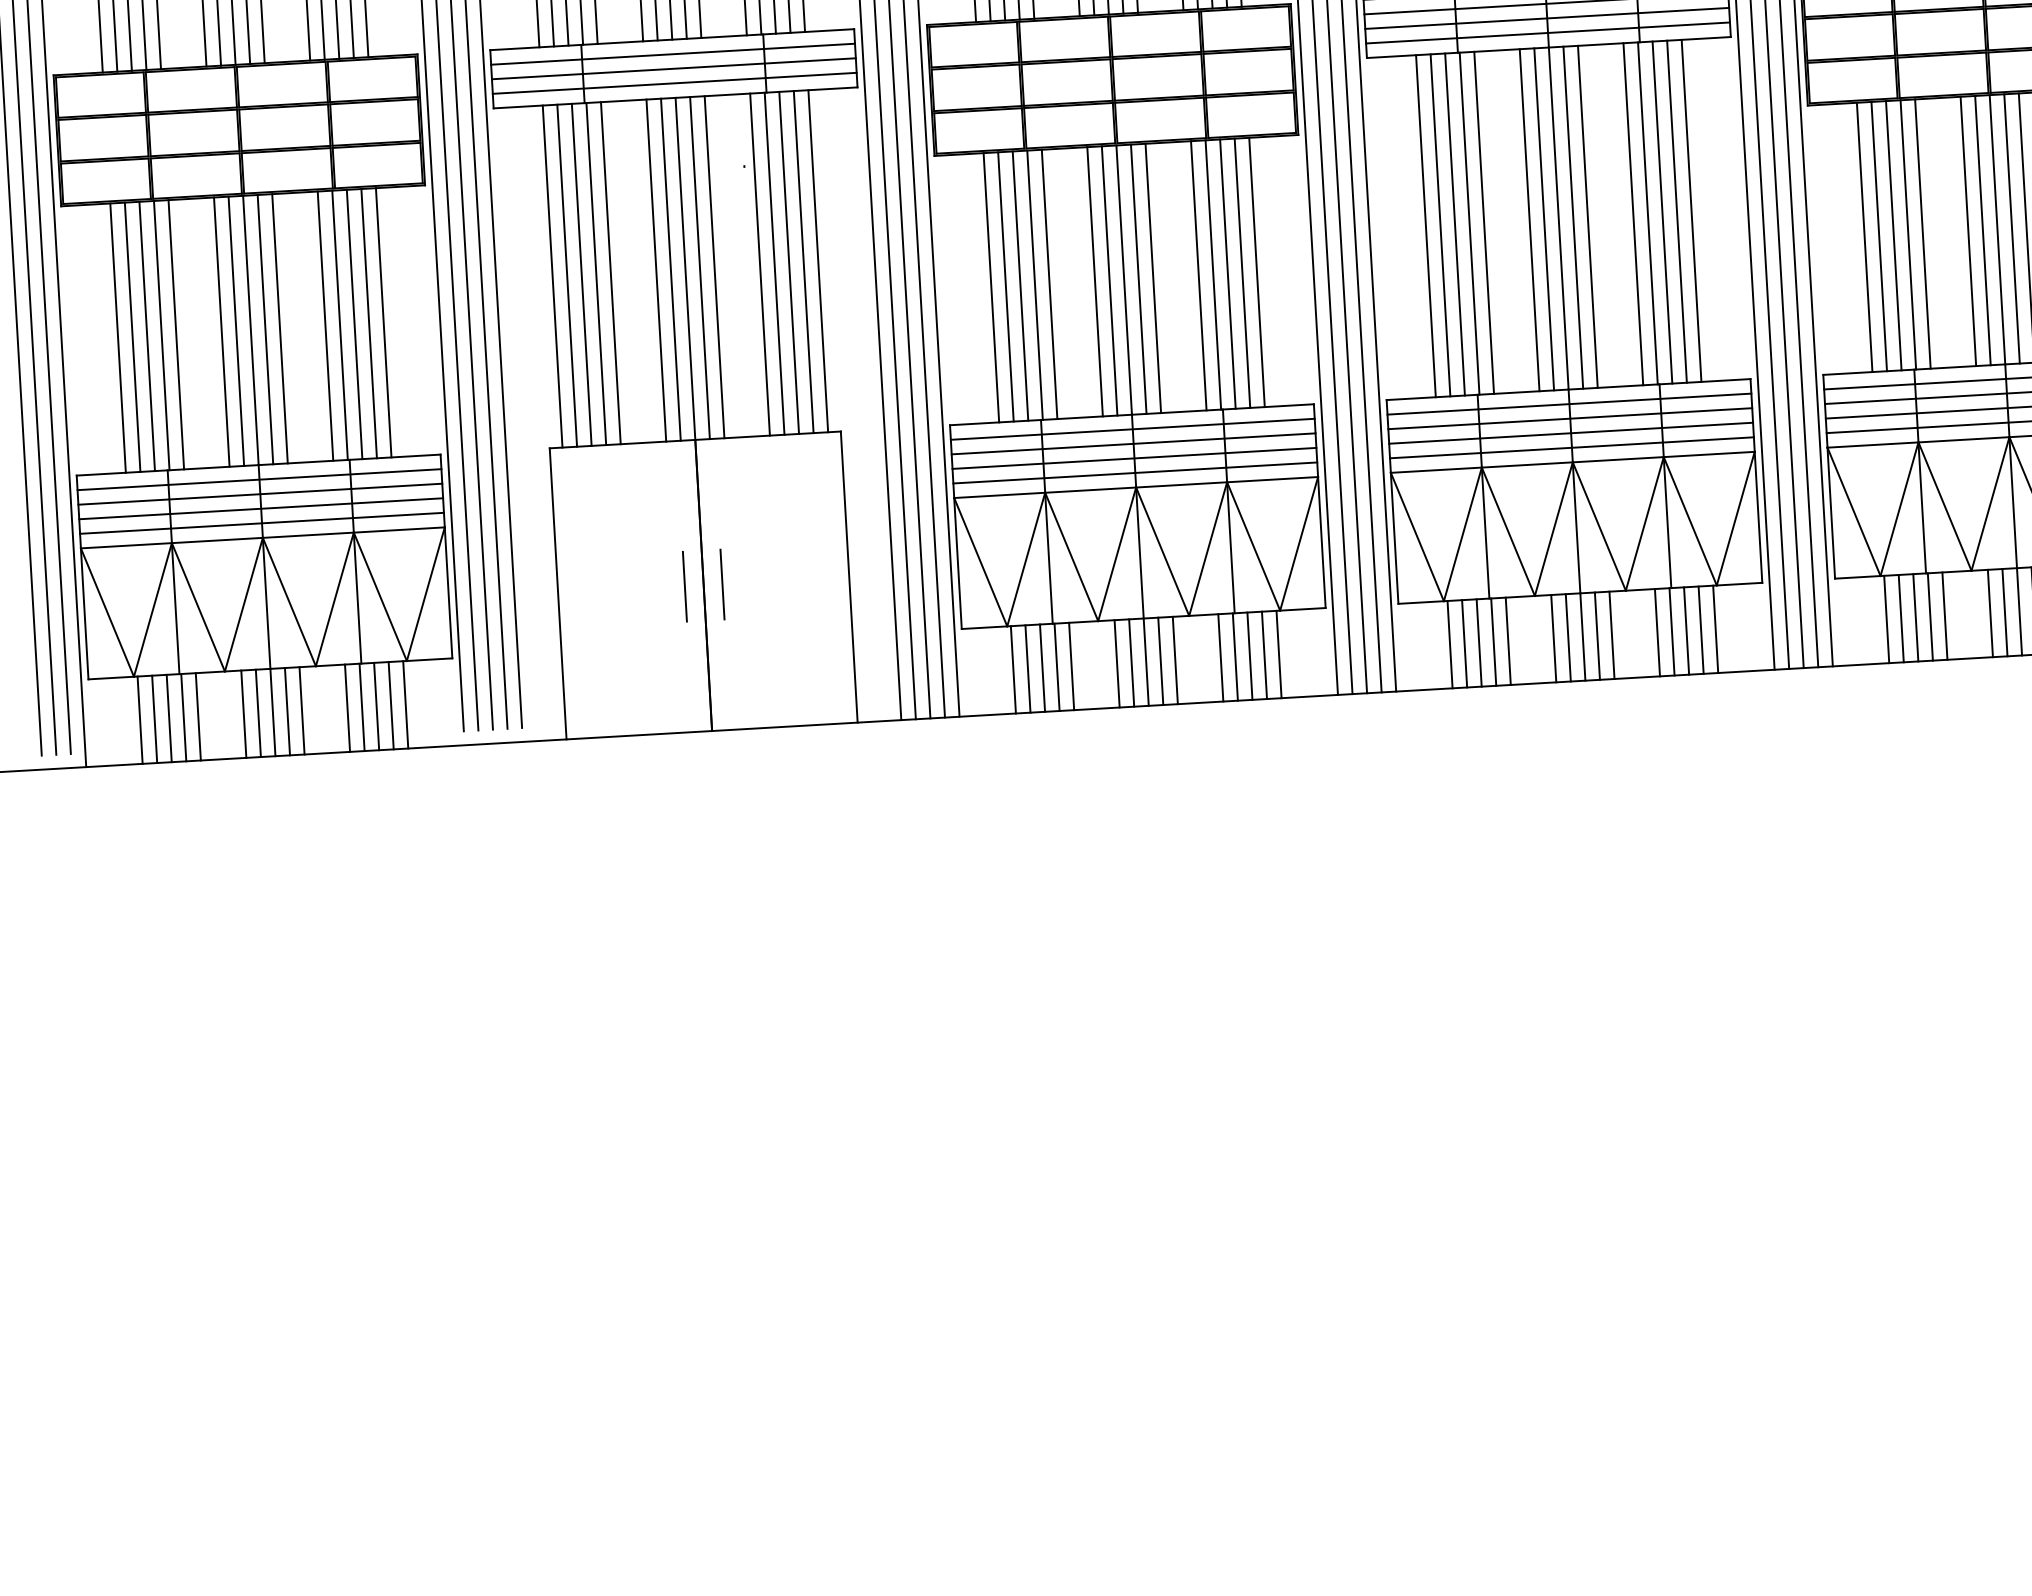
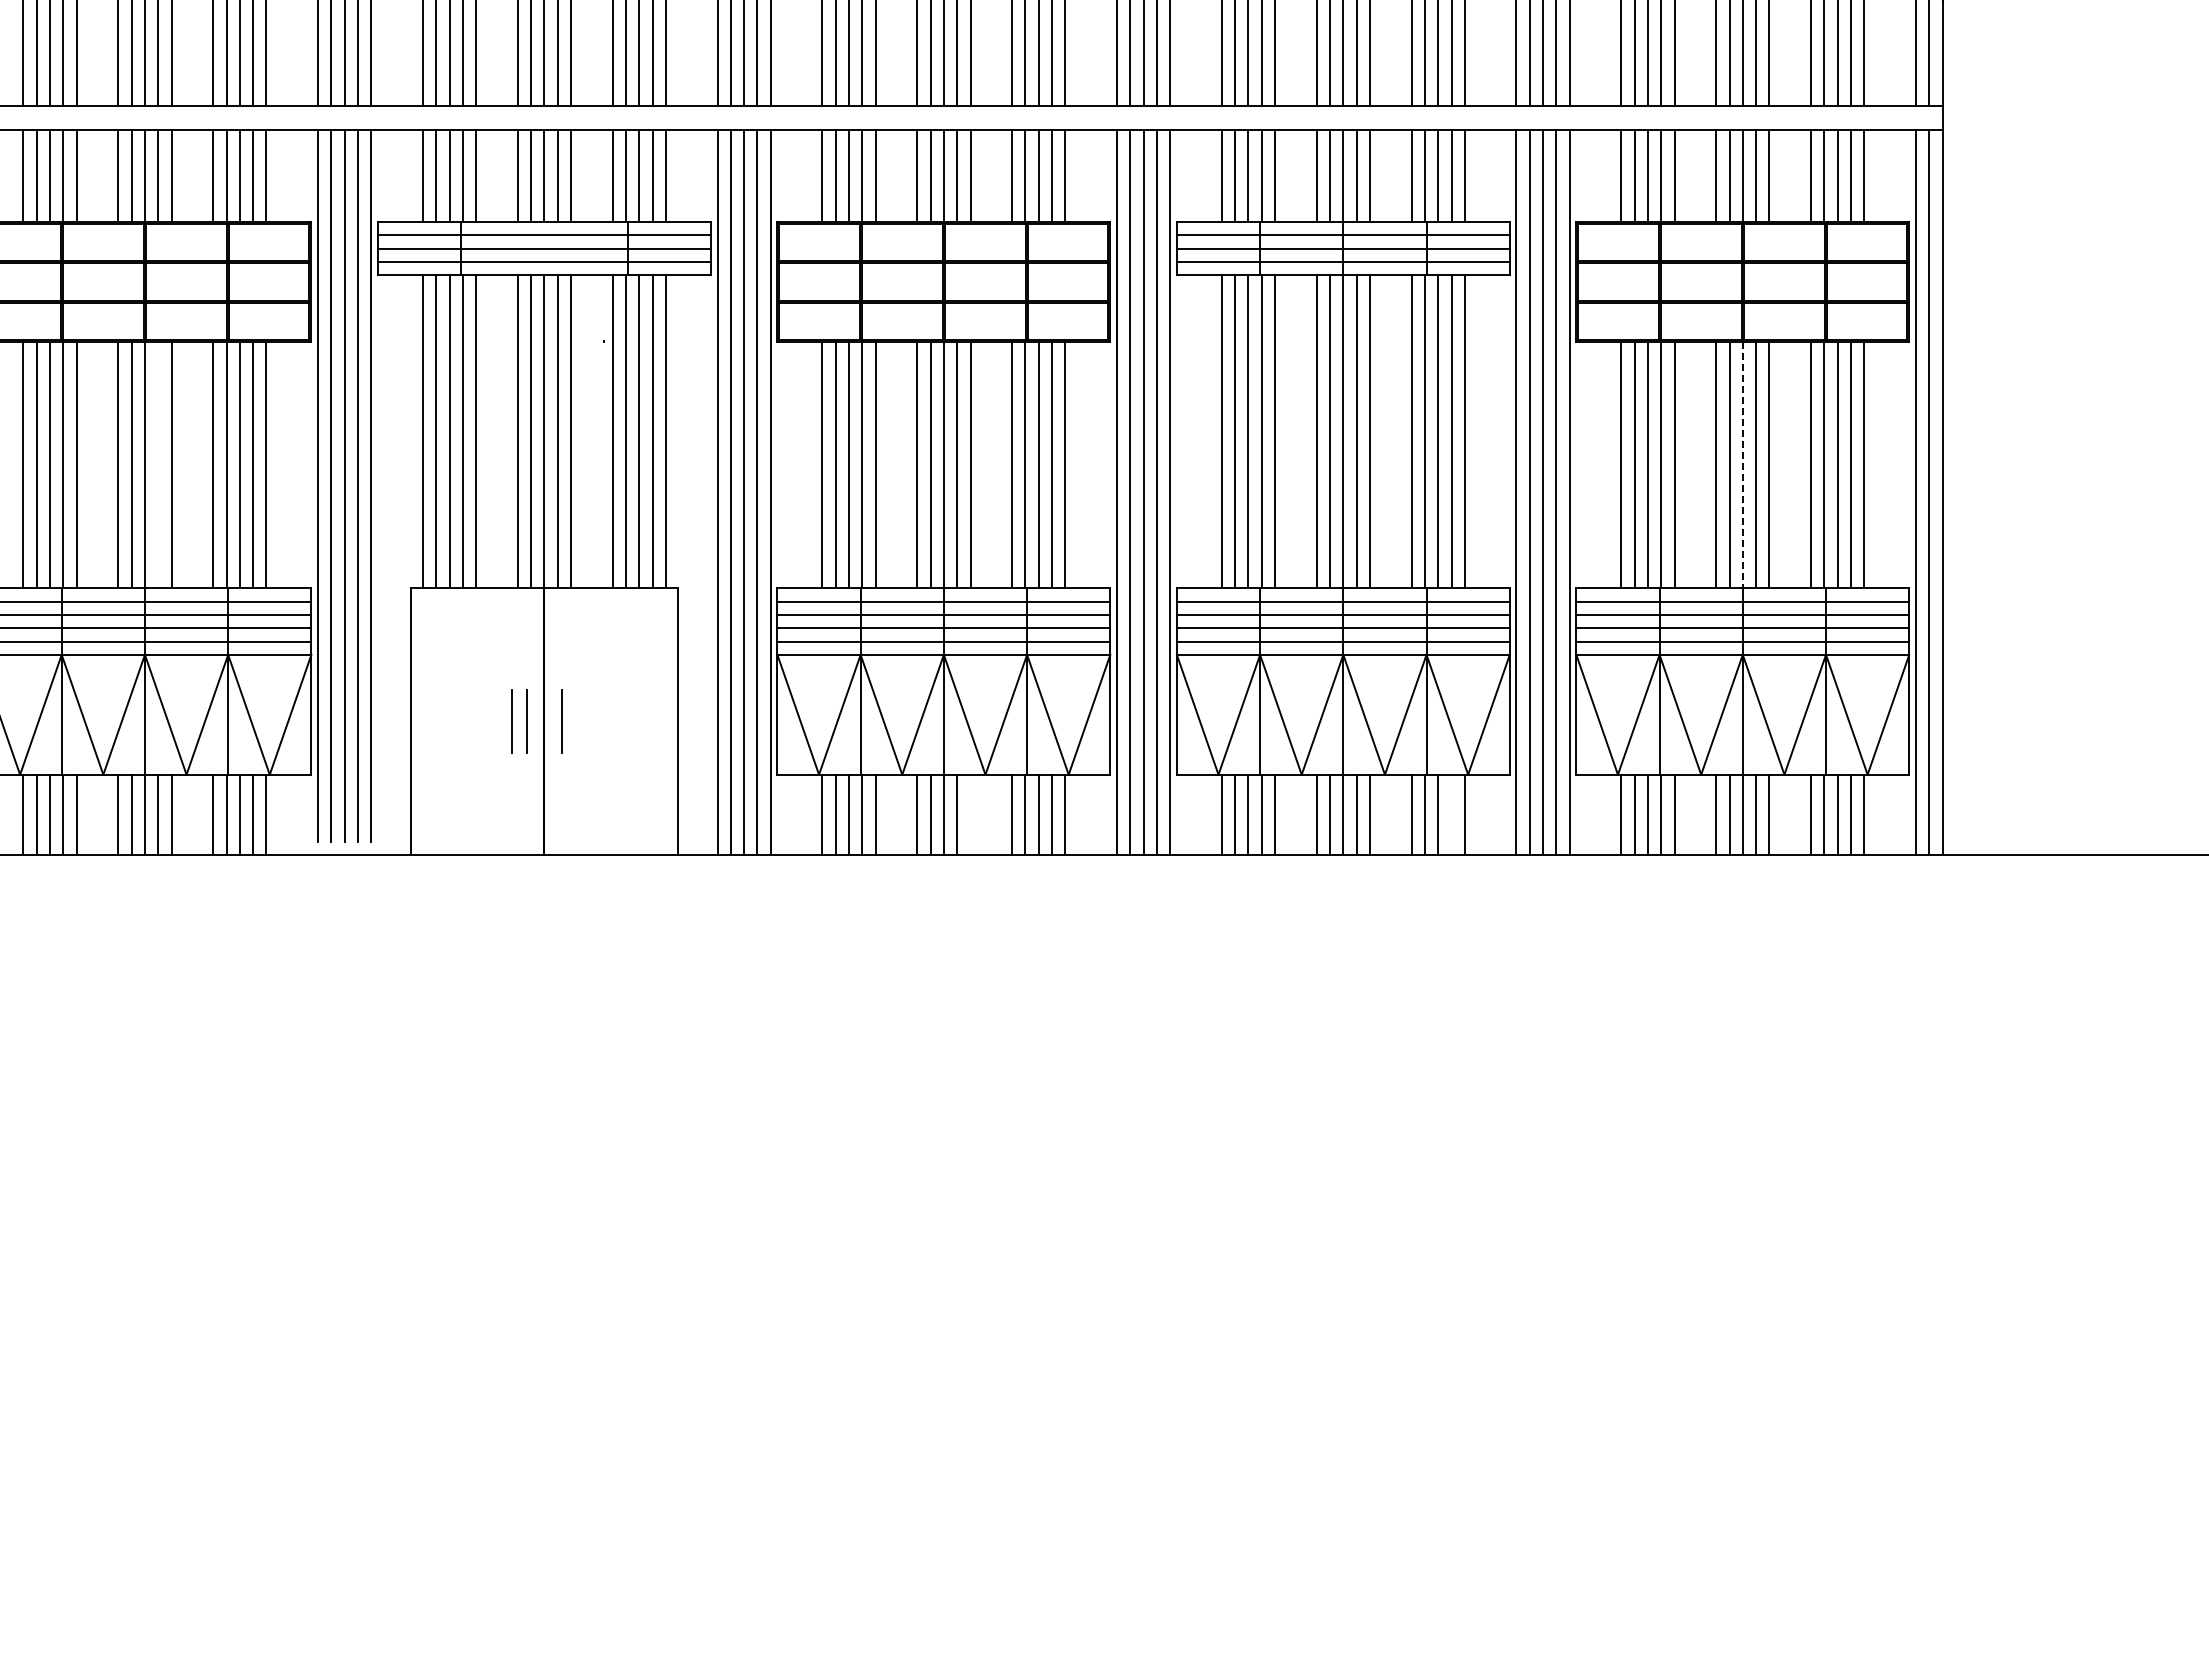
line: (1997, 230) -> (1742, 465), solid -> dashed
line: (265, 328) -> (158, 464), removed
line: (667, 587) -> (511, 721), added
line: (1701, 630) -> (1451, 814), removed
line: (1175, 660) -> (970, 814), removed

